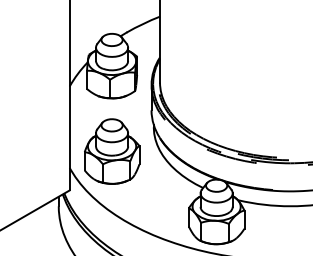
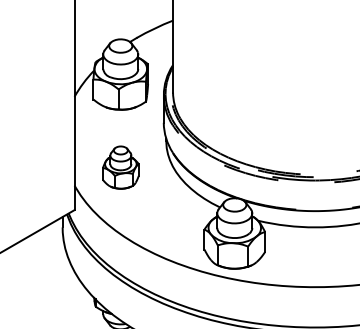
part: (111, 151) -> (120, 167), size x0.6

